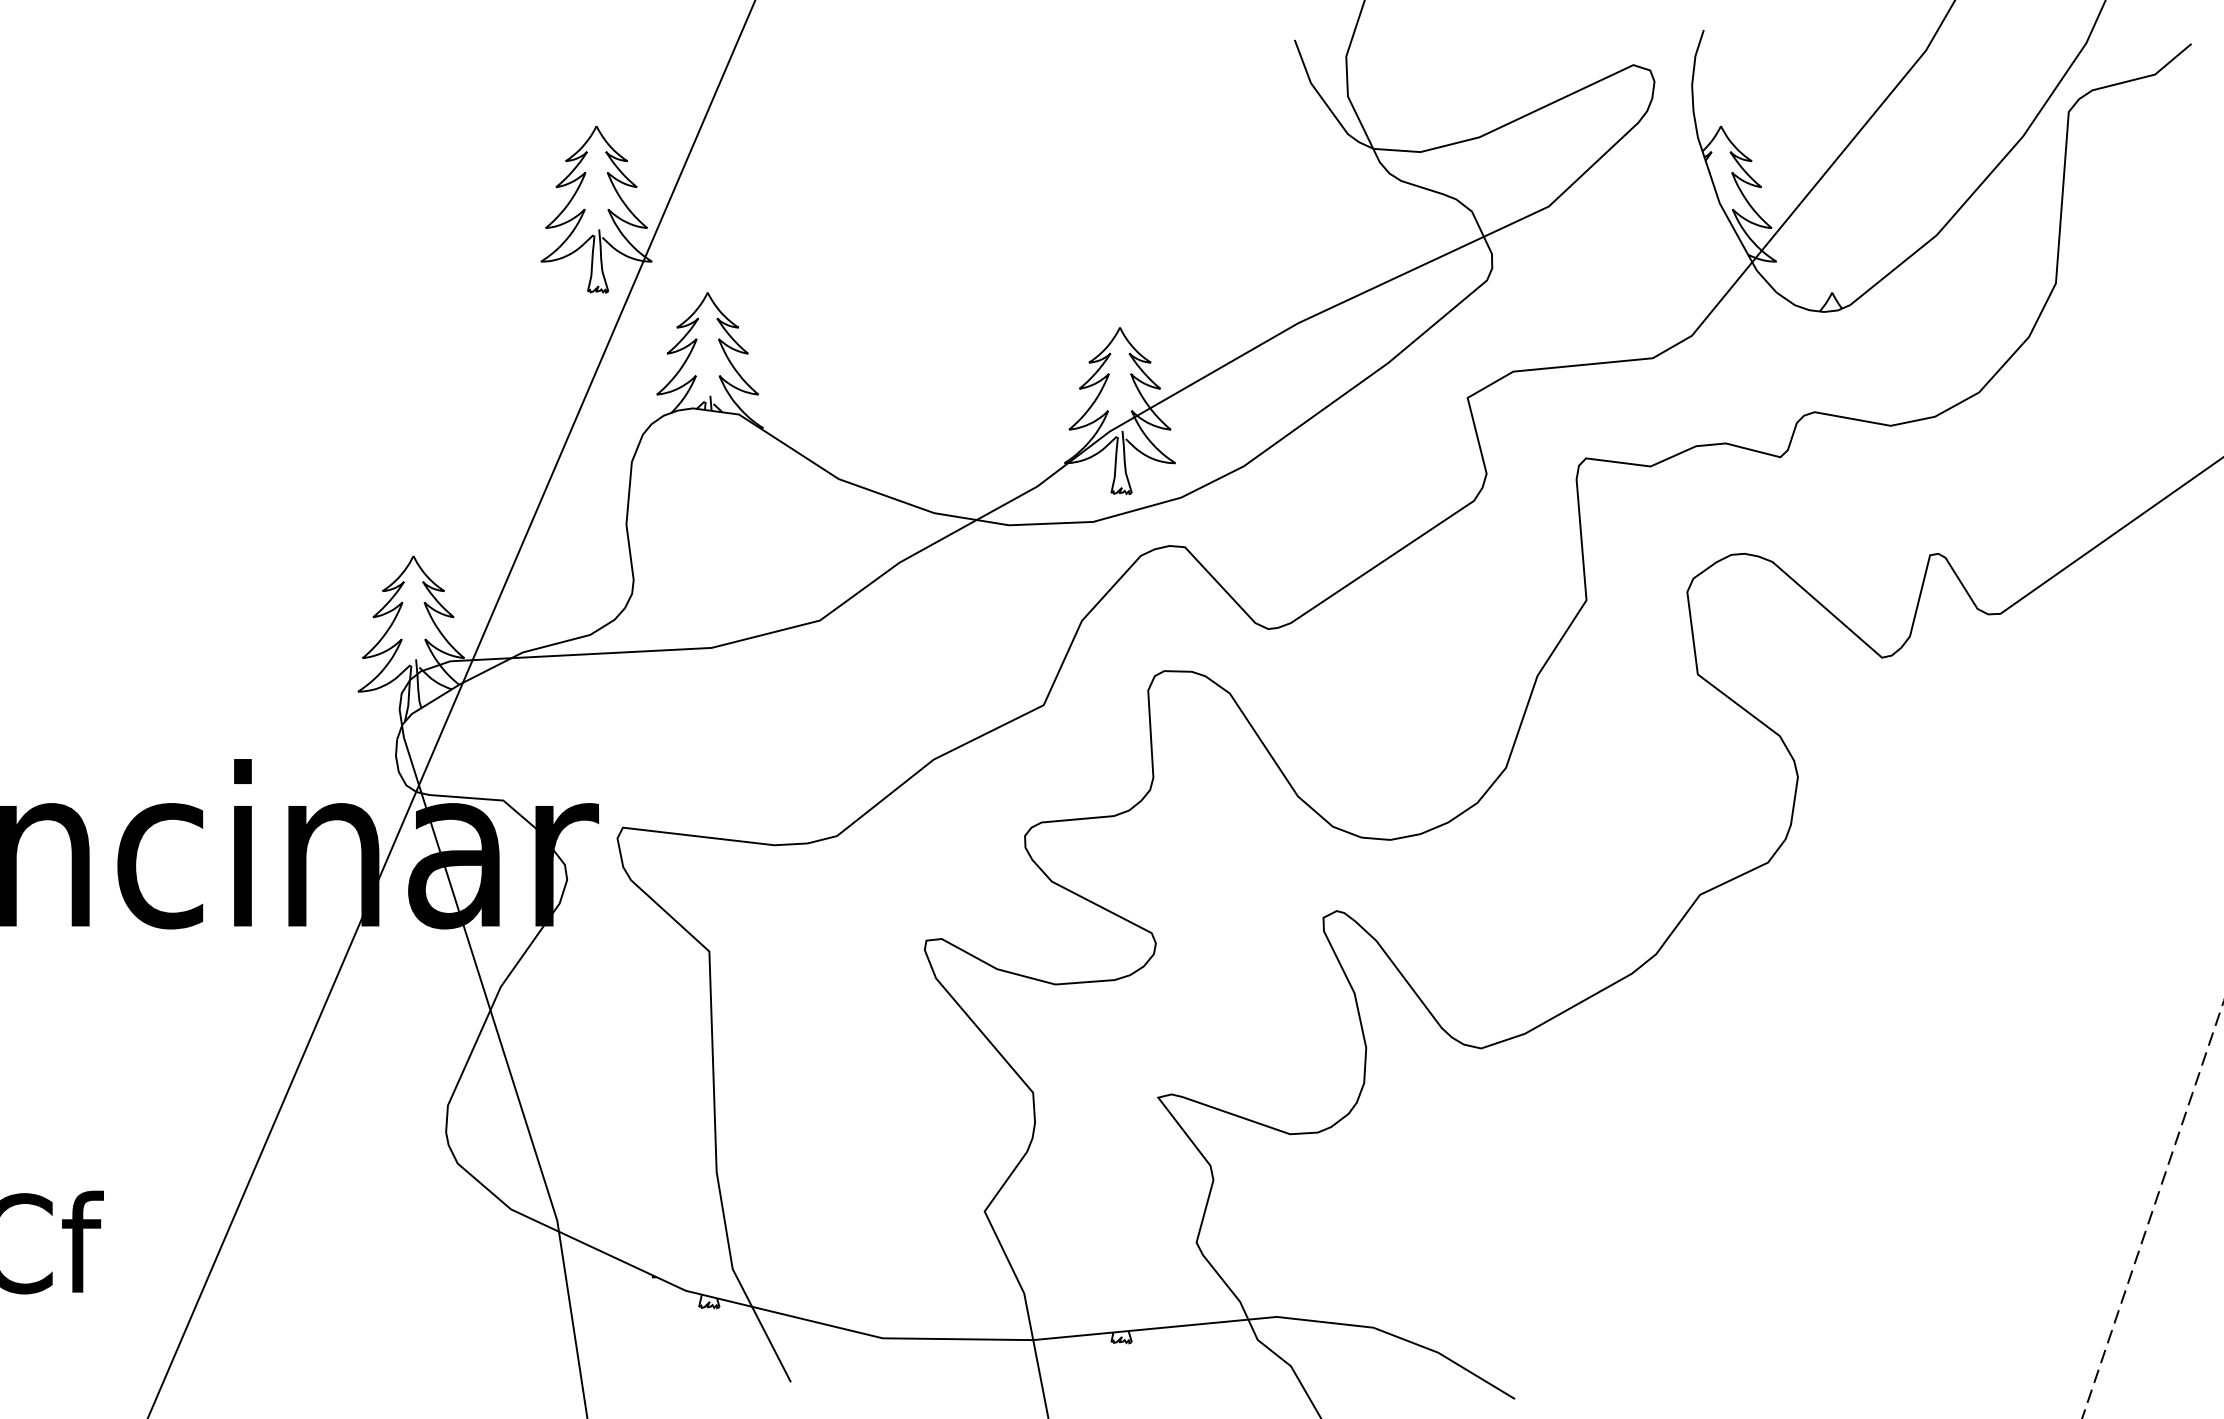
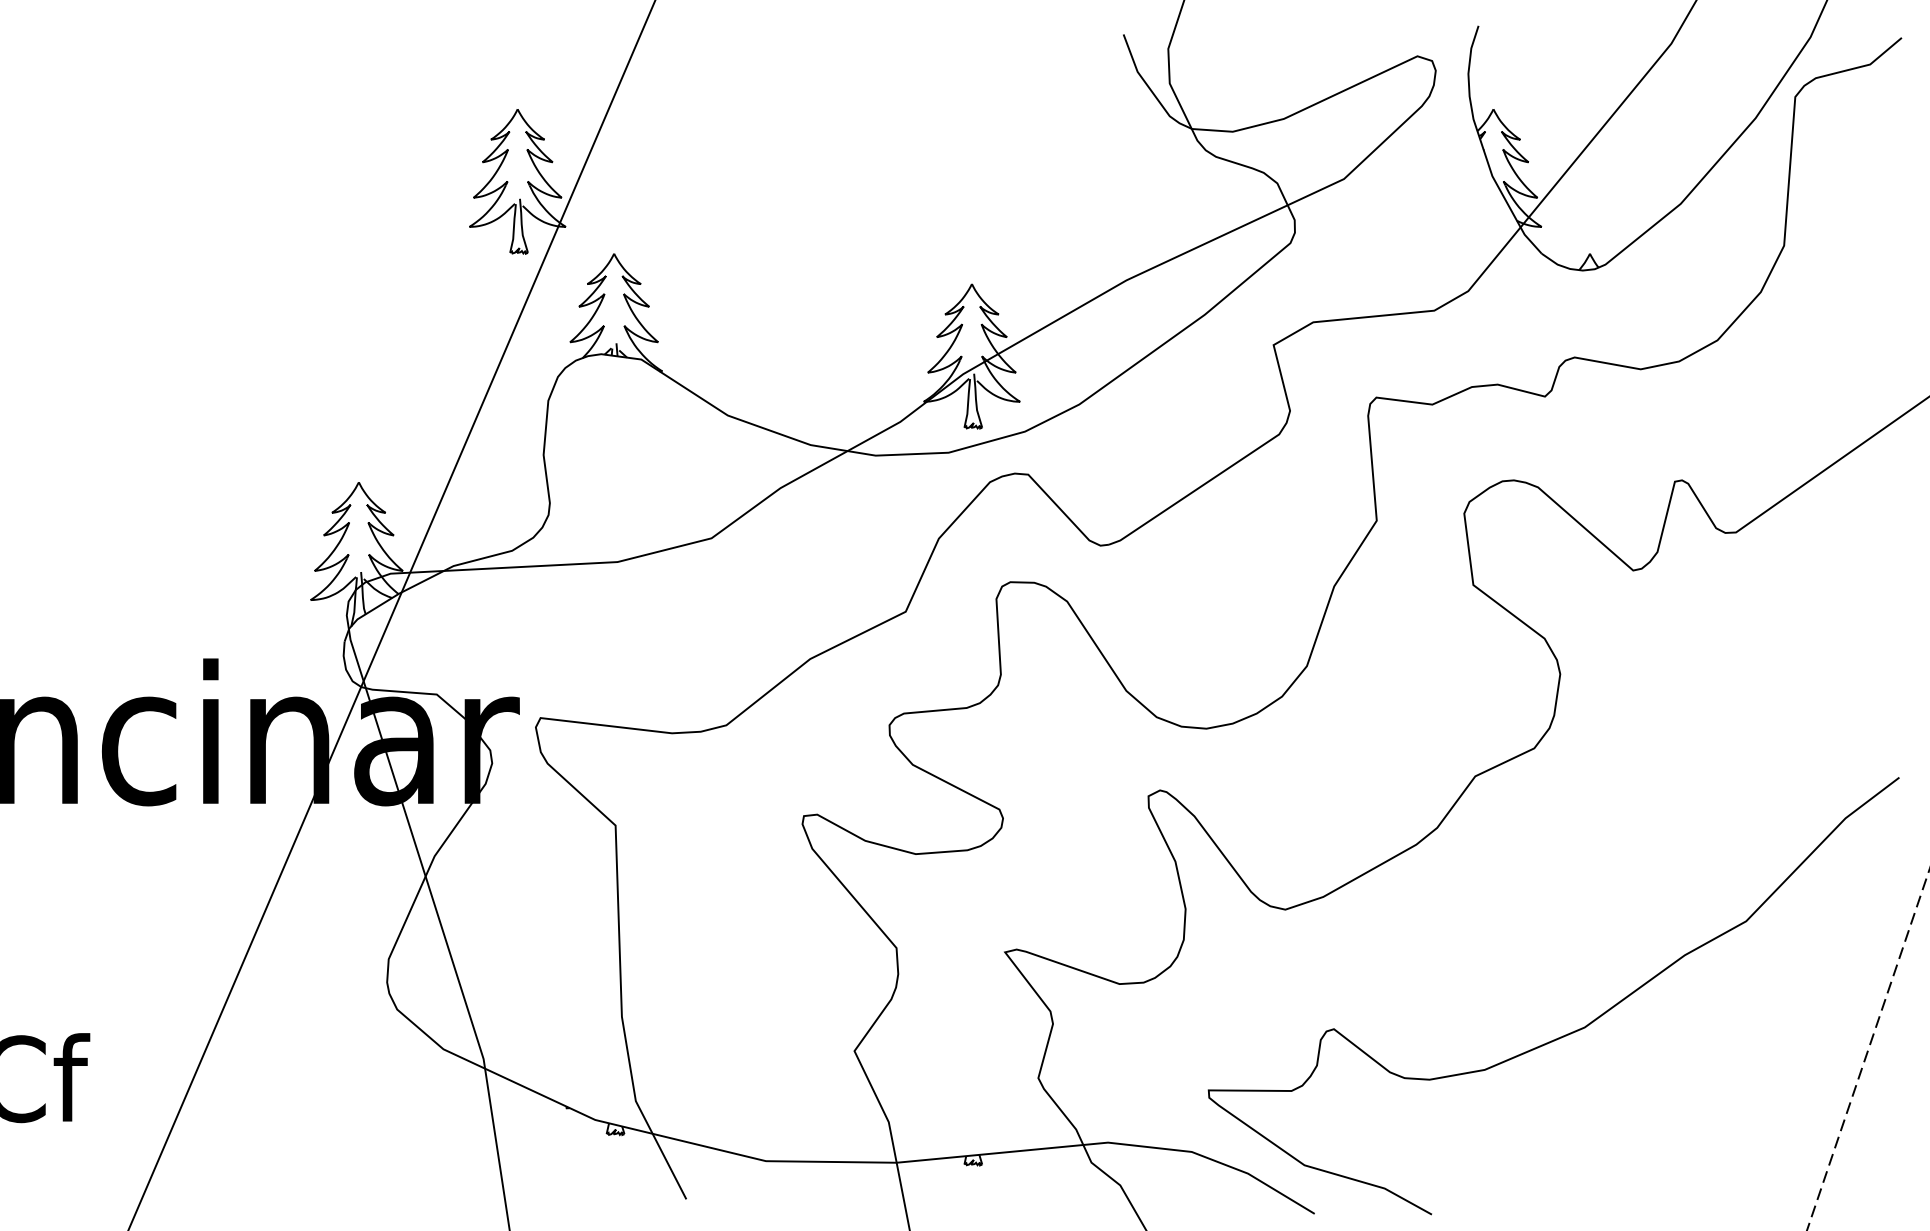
curve: (1810, 1189) -> (1571, 1032), added

